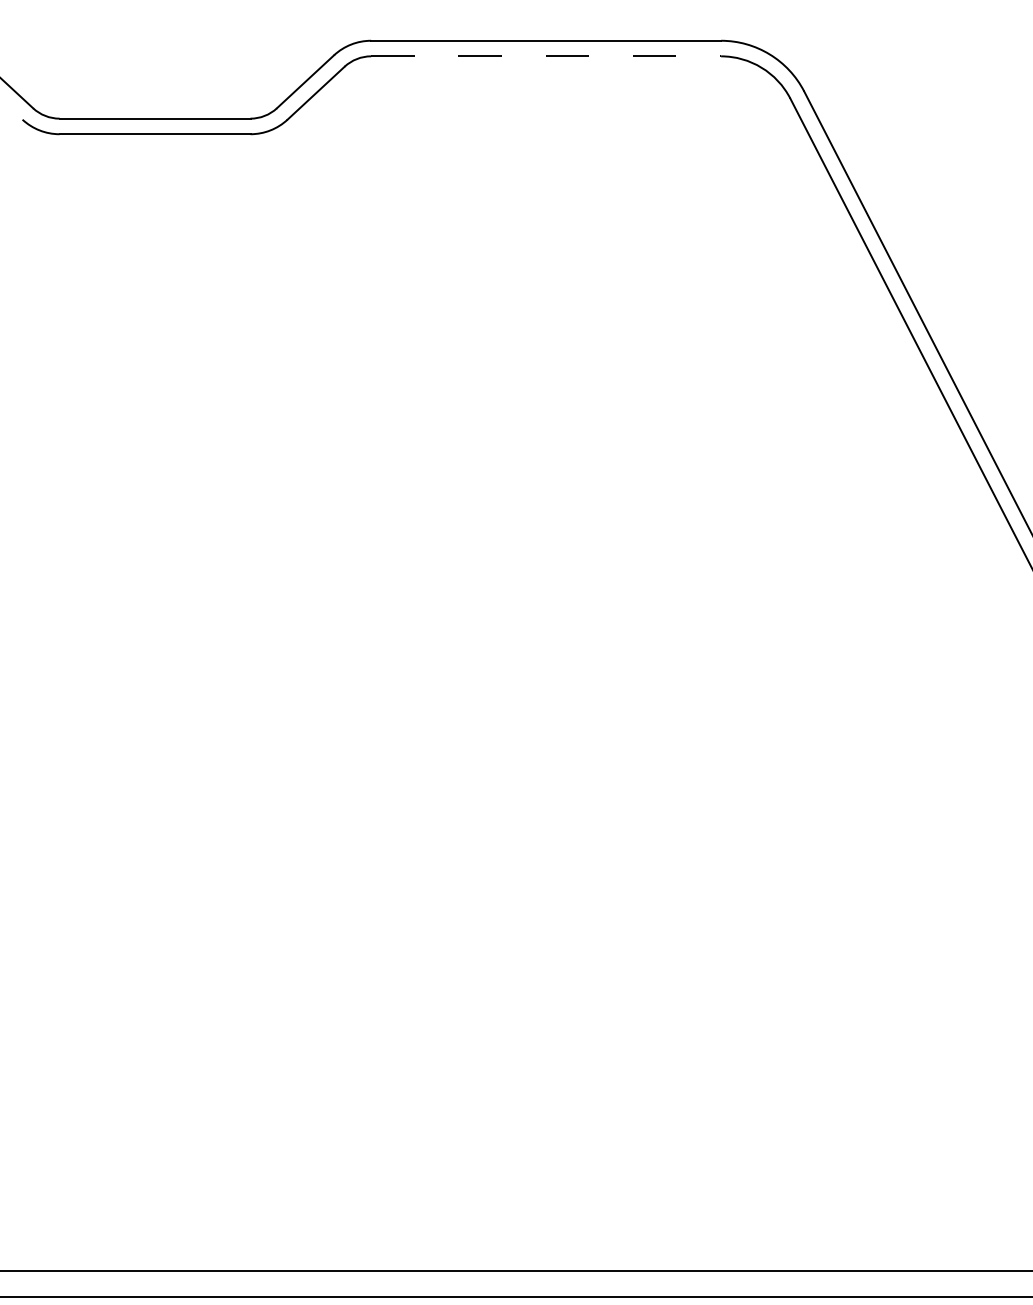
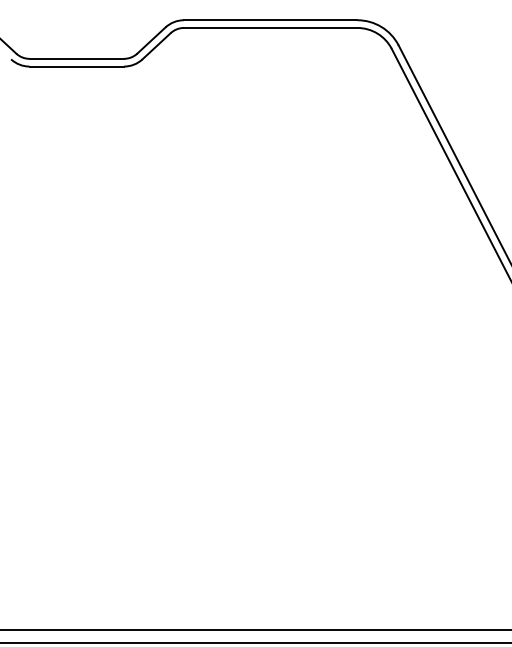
line: (545, 55) -> (270, 27), dashed -> solid

